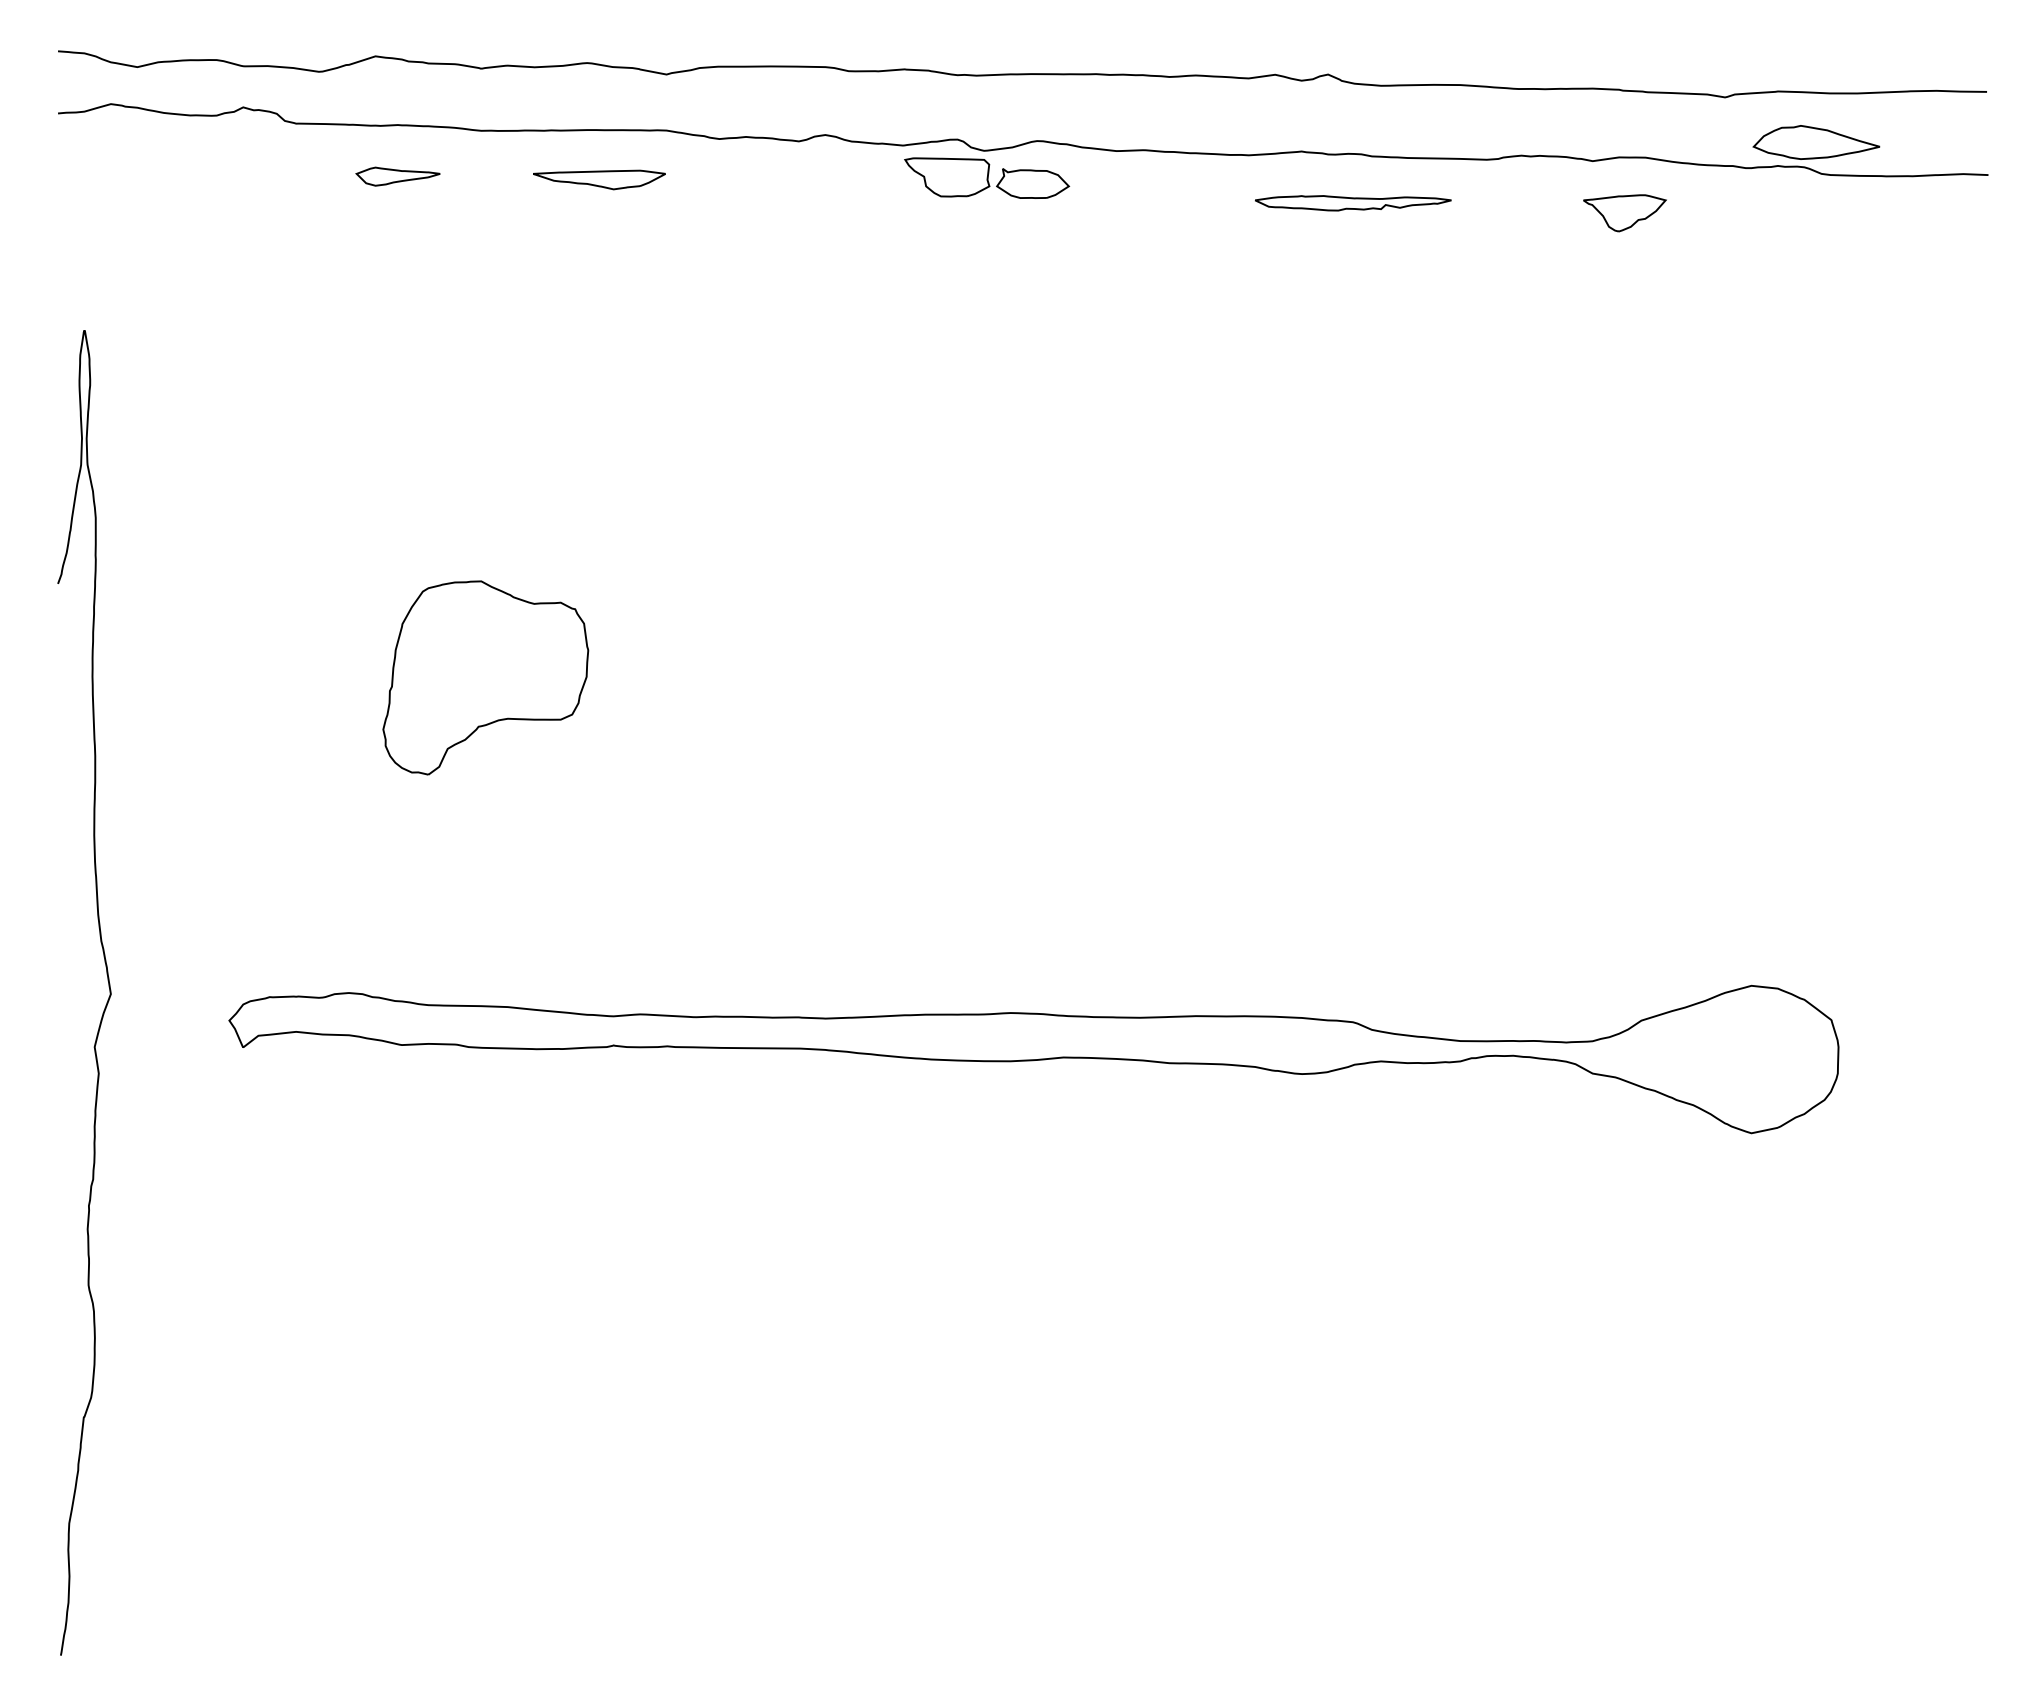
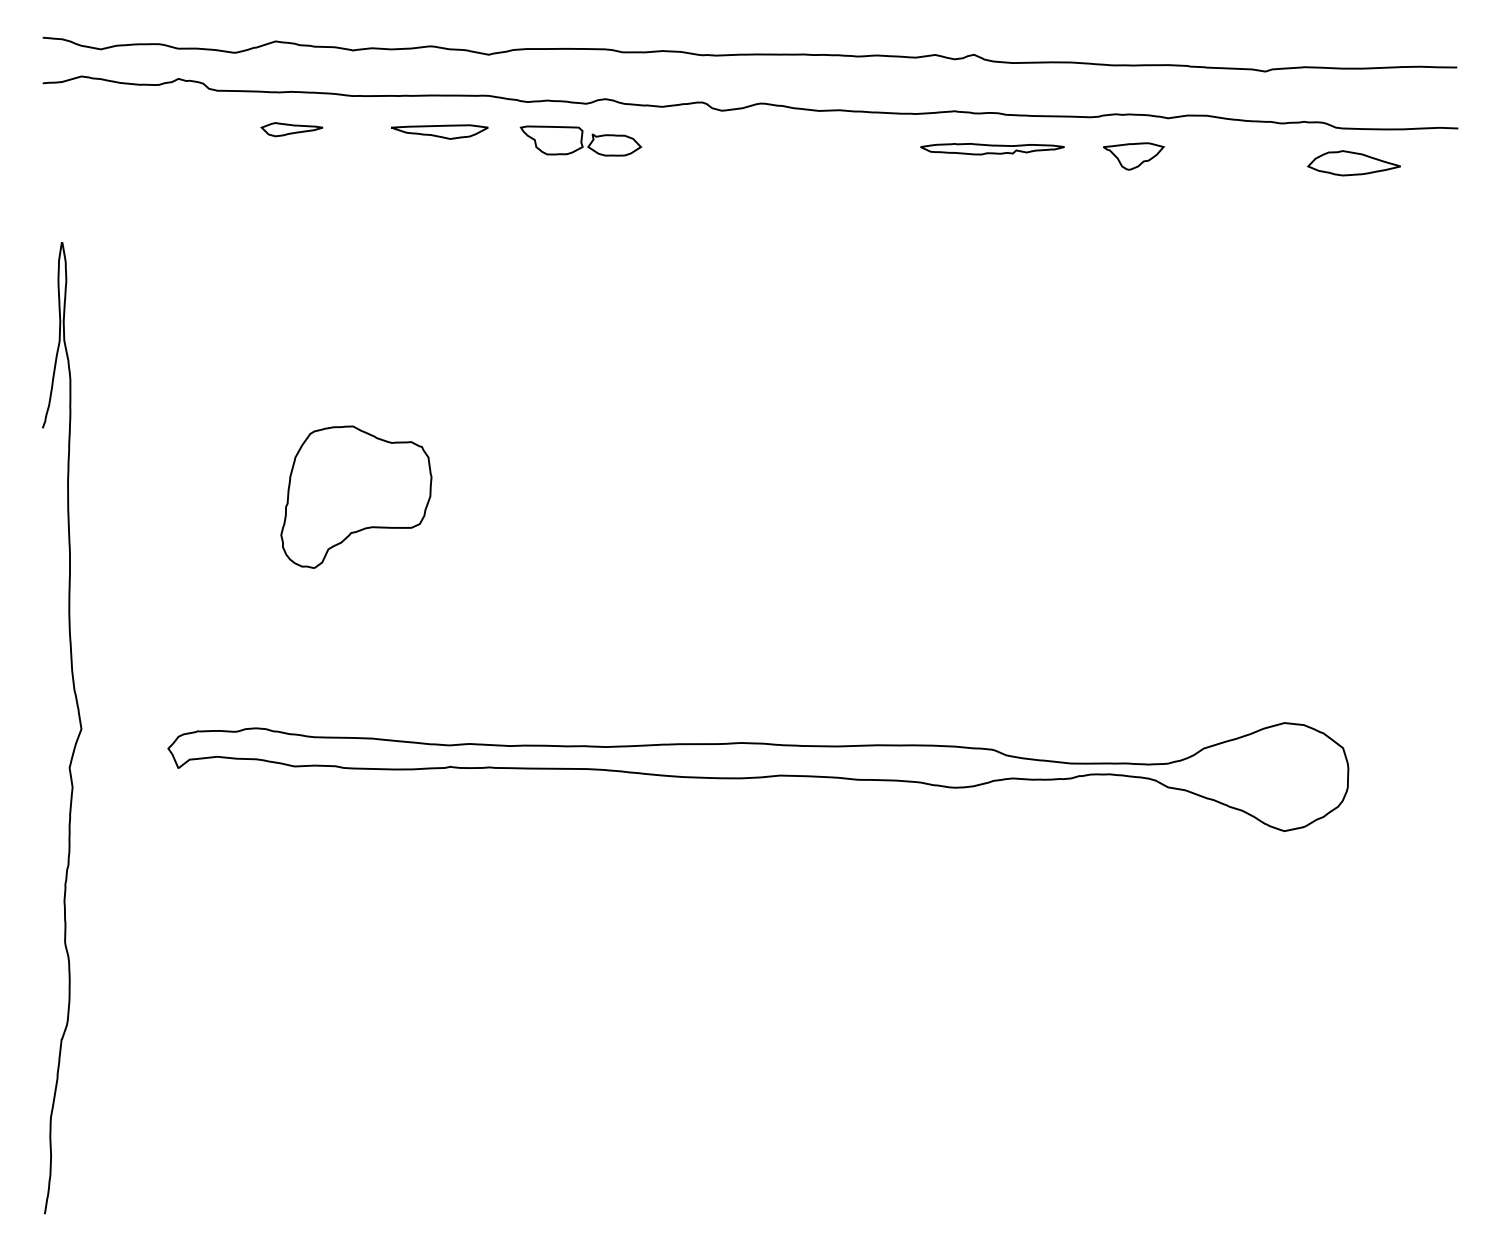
part: (1816, 142) -> (1354, 163), moved
part: (987, 177) -> (581, 140), moved
part: (1624, 213) -> (1133, 156), moved

